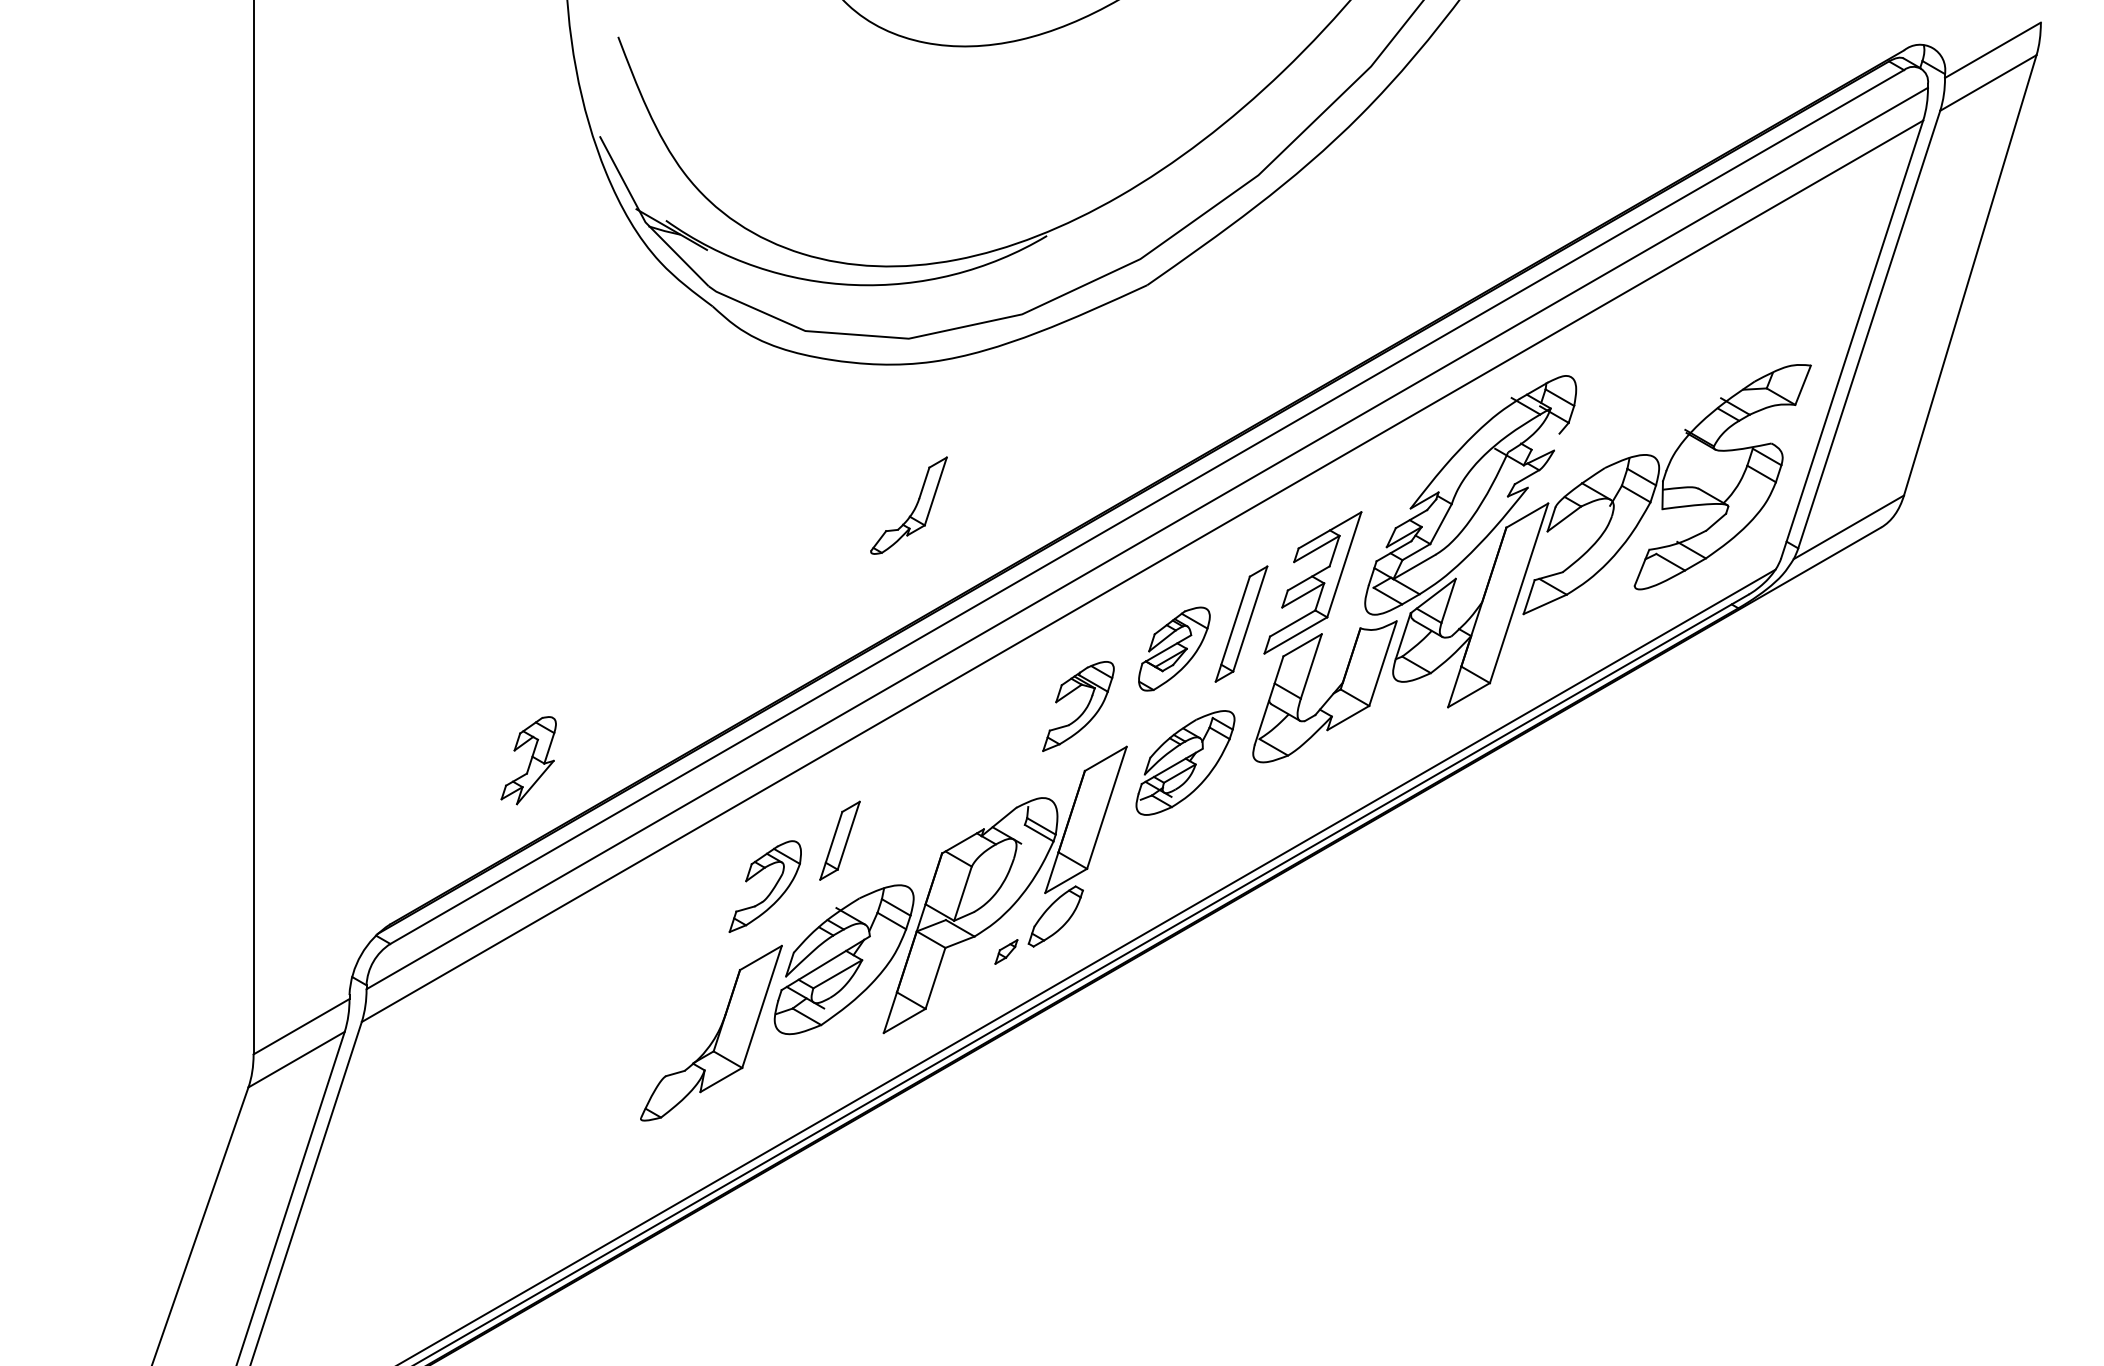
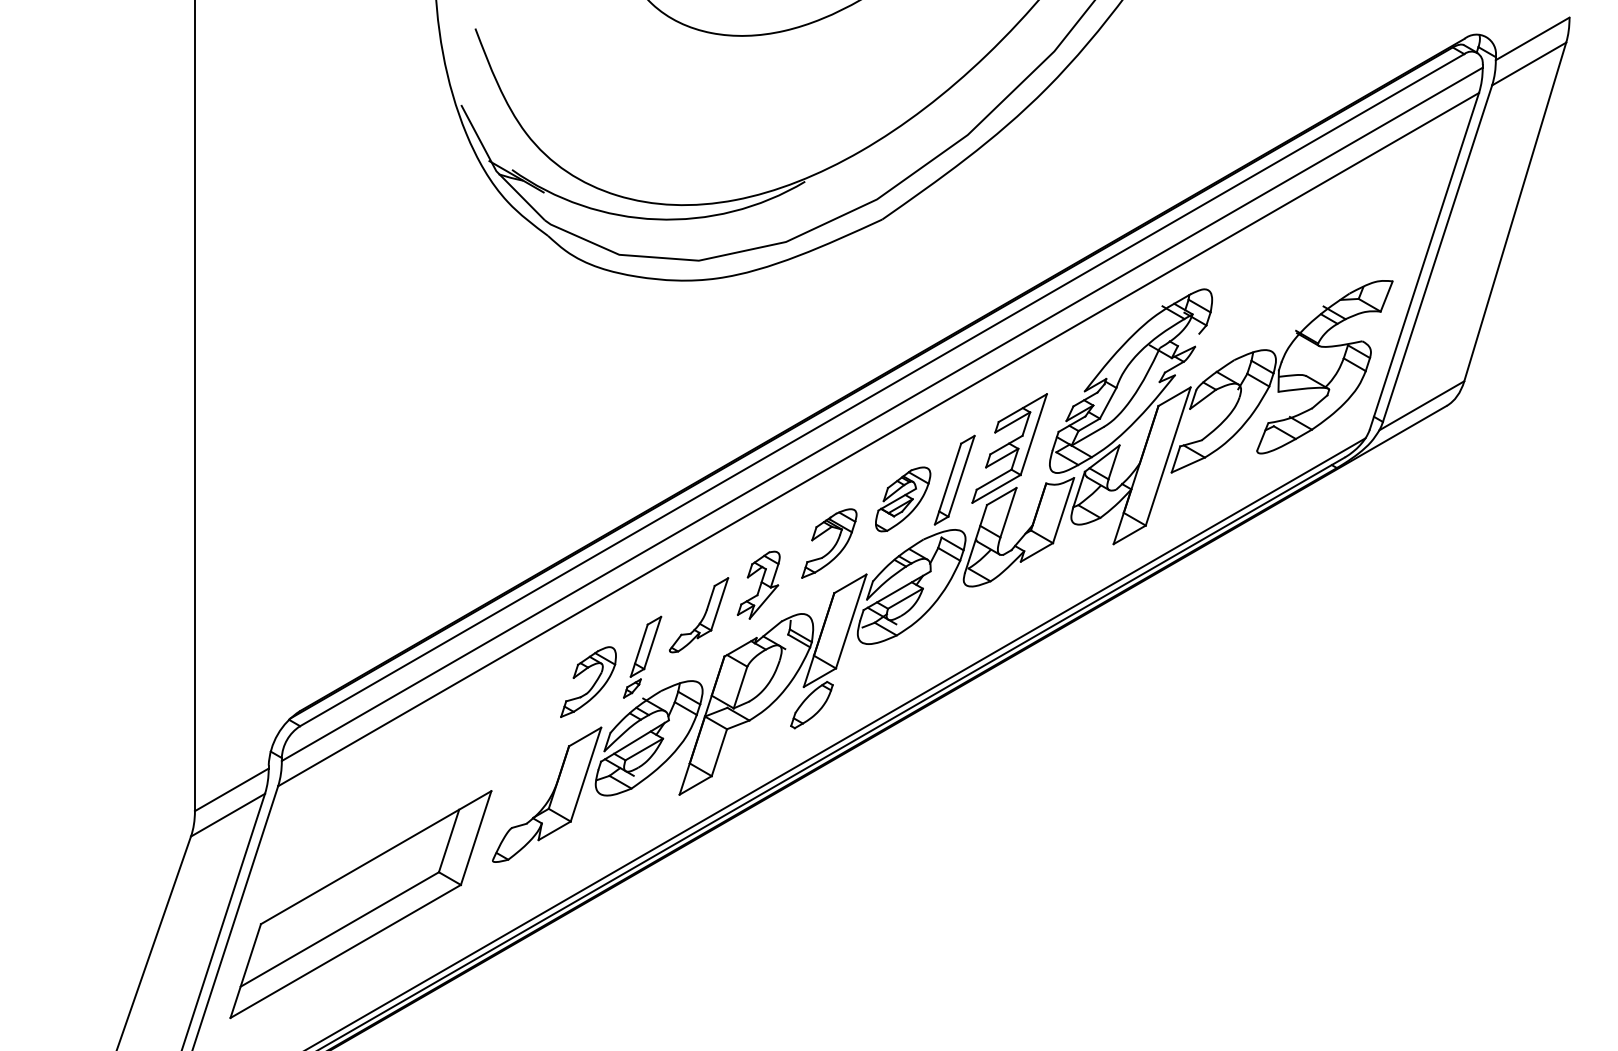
part: (914, 507) -> (703, 616), moved
part: (528, 760) -> (758, 585), moved
part: (1185, 762) -> (911, 586), size x1.43
part: (1006, 951) -> (632, 688), moved
part: (469, 1175) -> (360, 904), added

